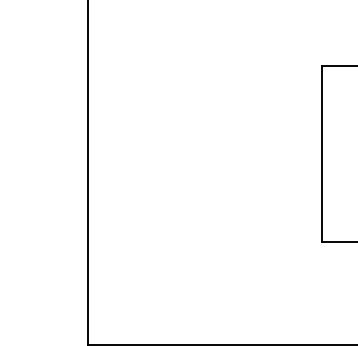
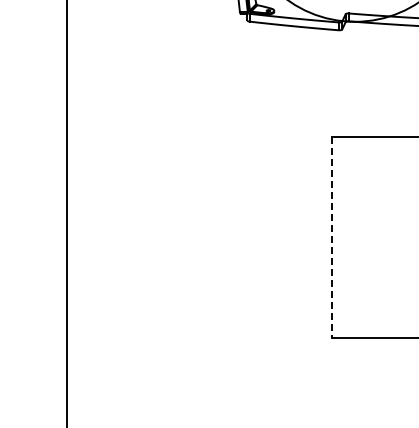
line: (321, 154) -> (331, 237), solid -> dashed

